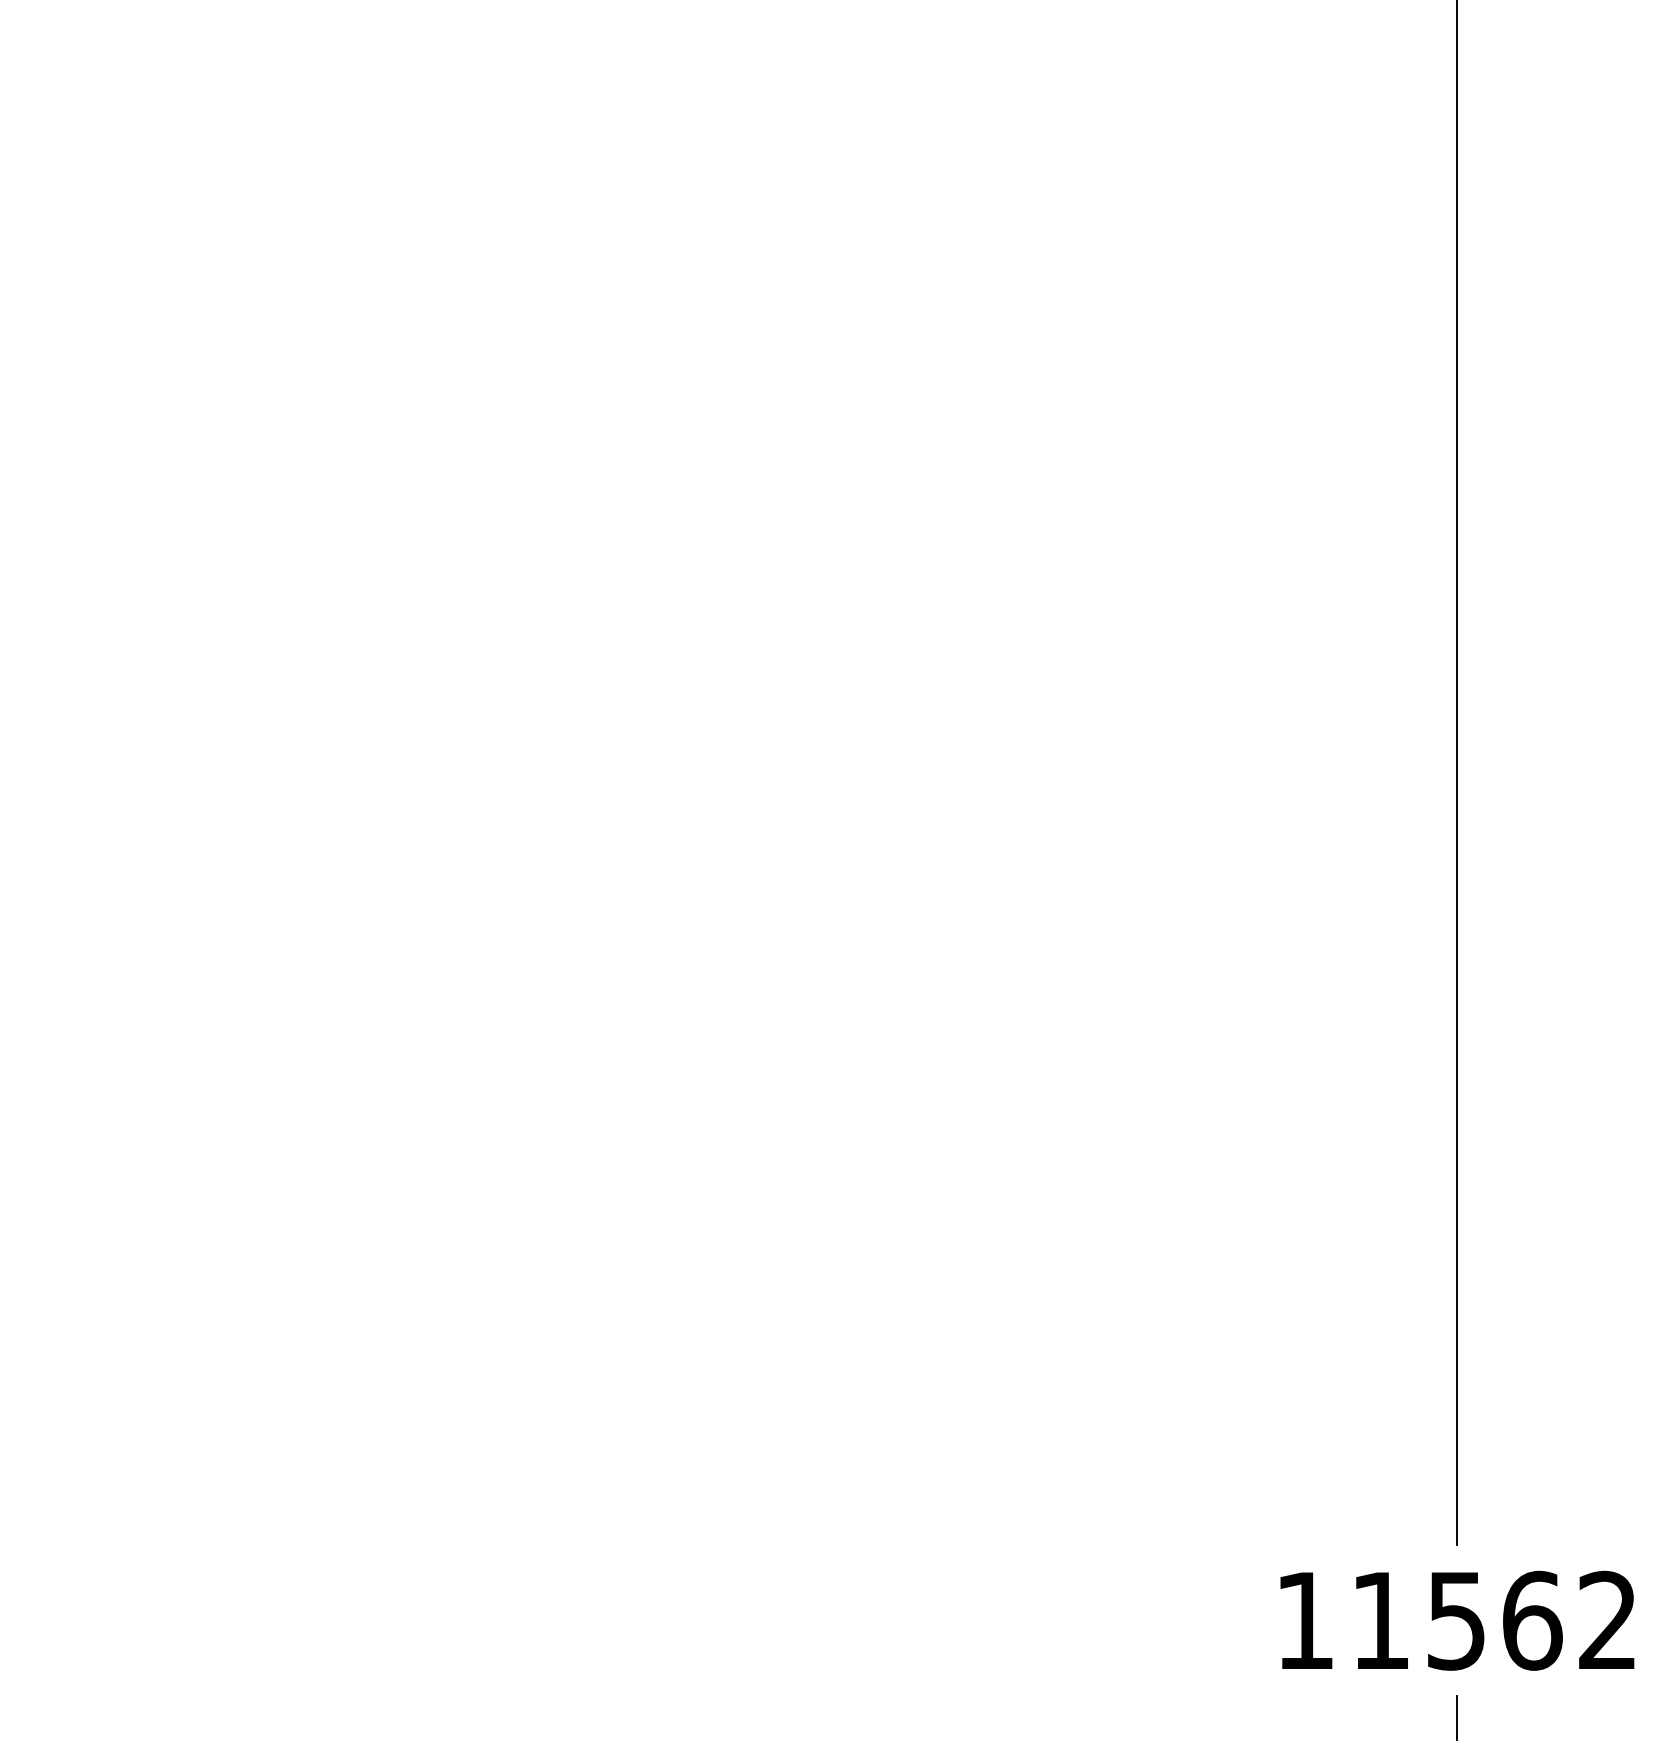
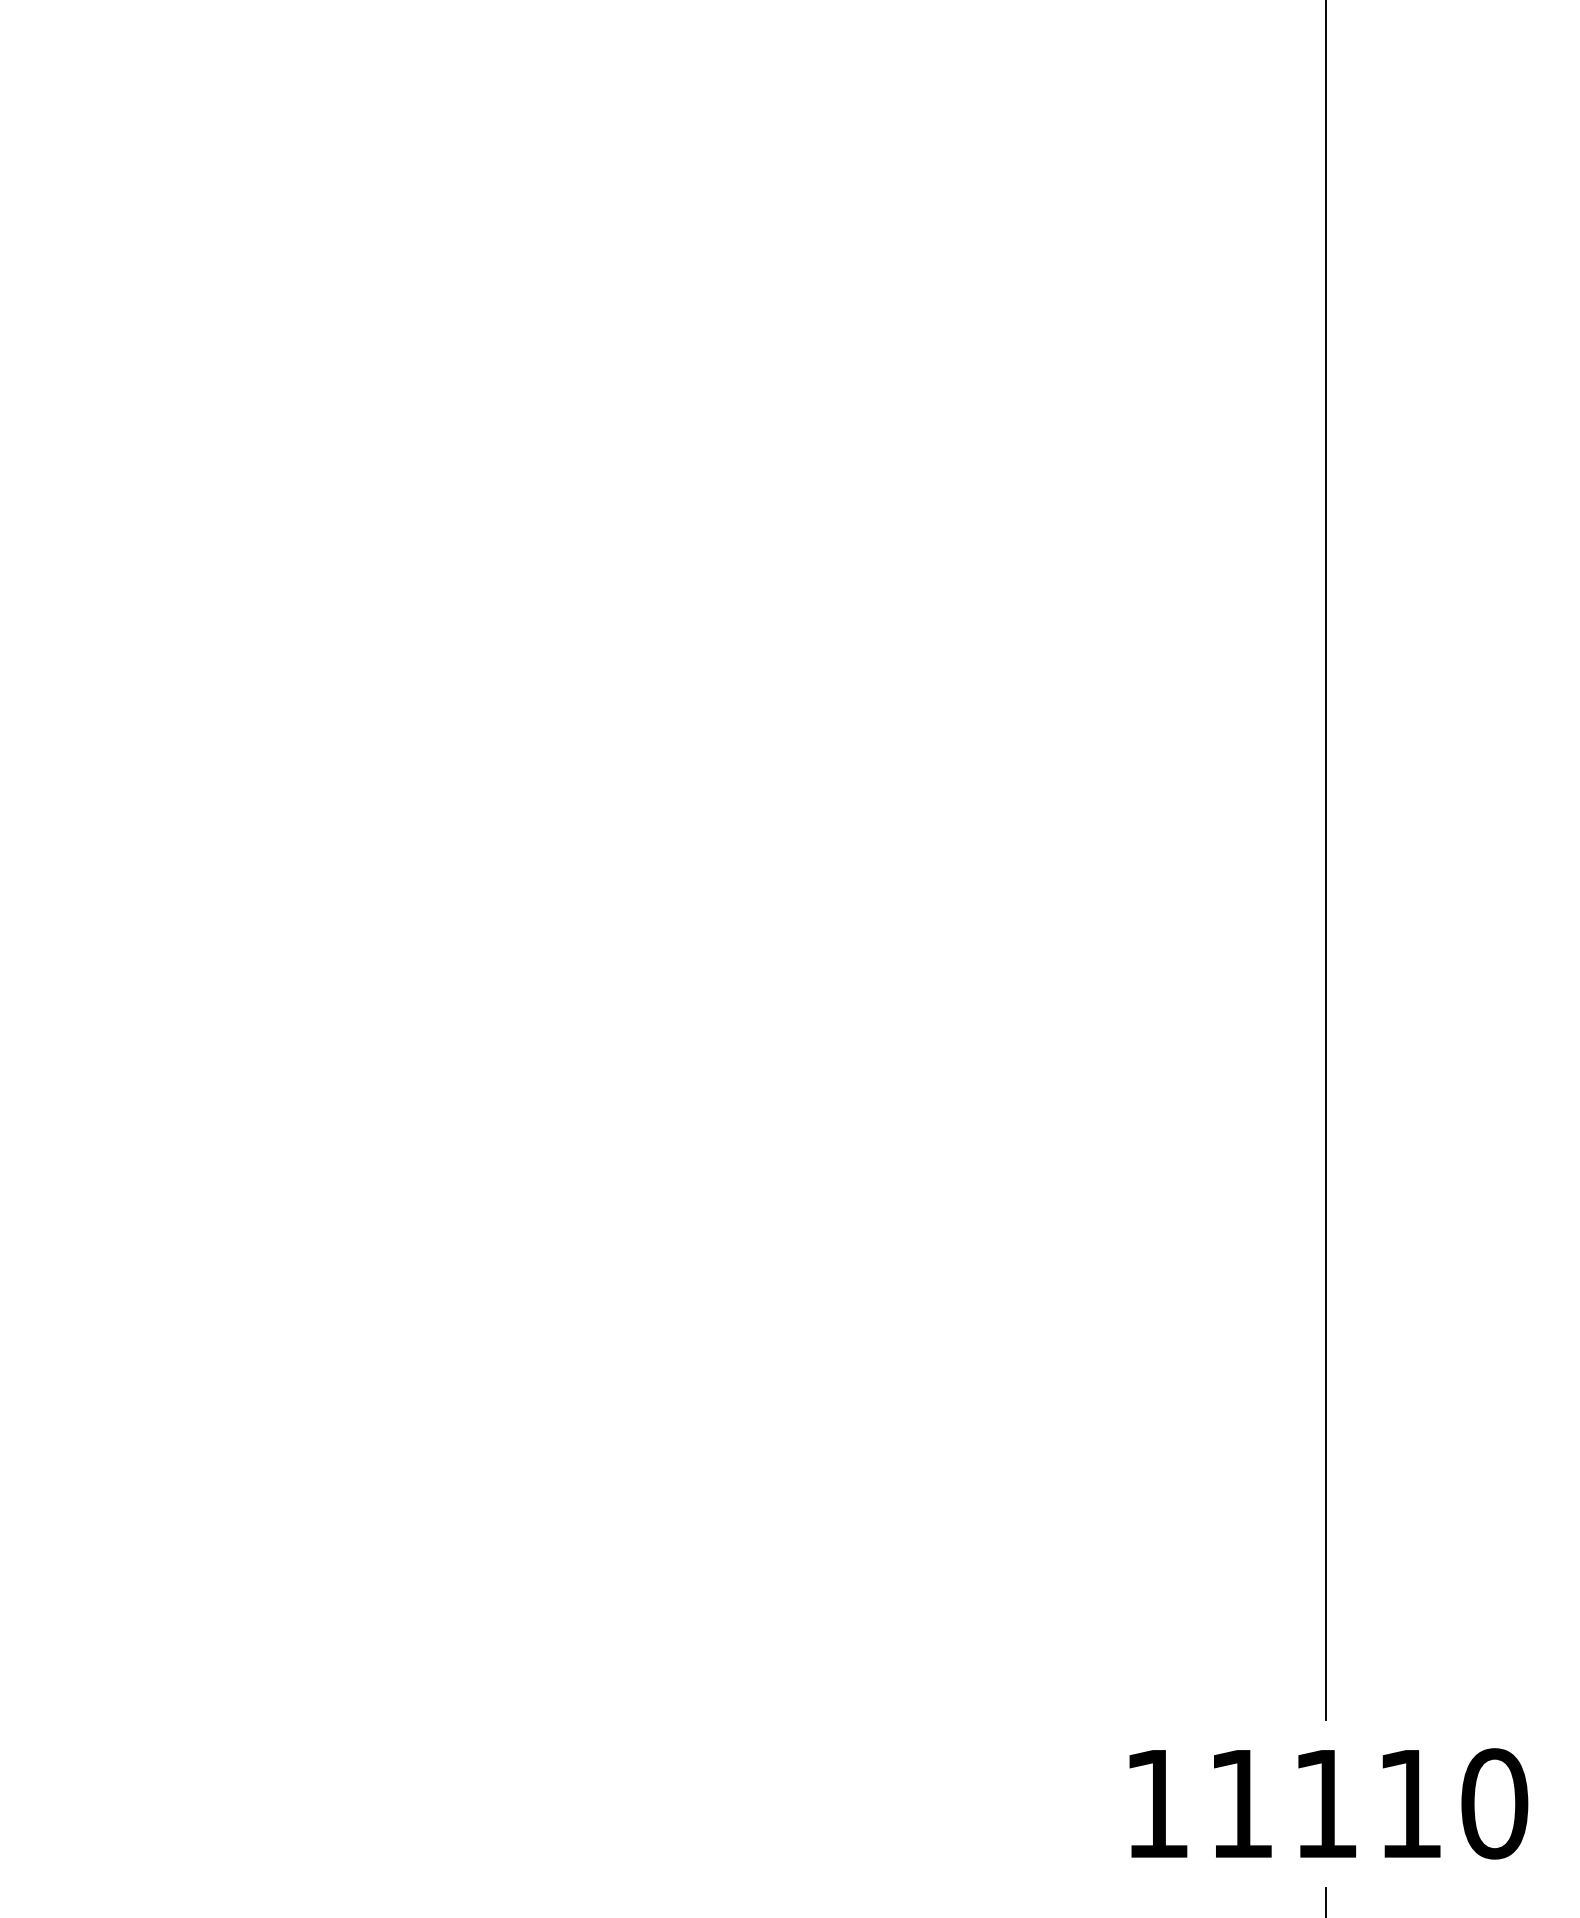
text: (1533, 1620) -> (1411, 1803), 11562 -> 11110

